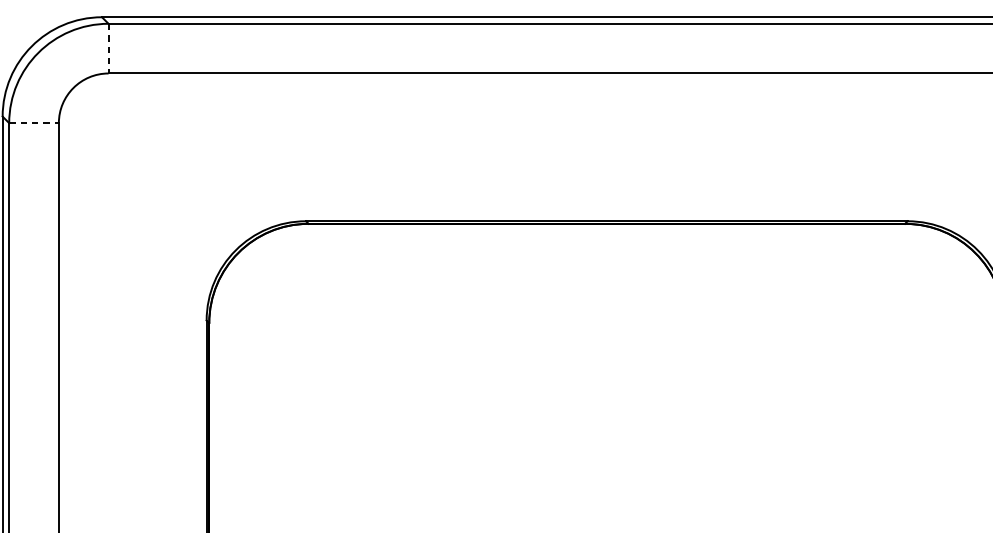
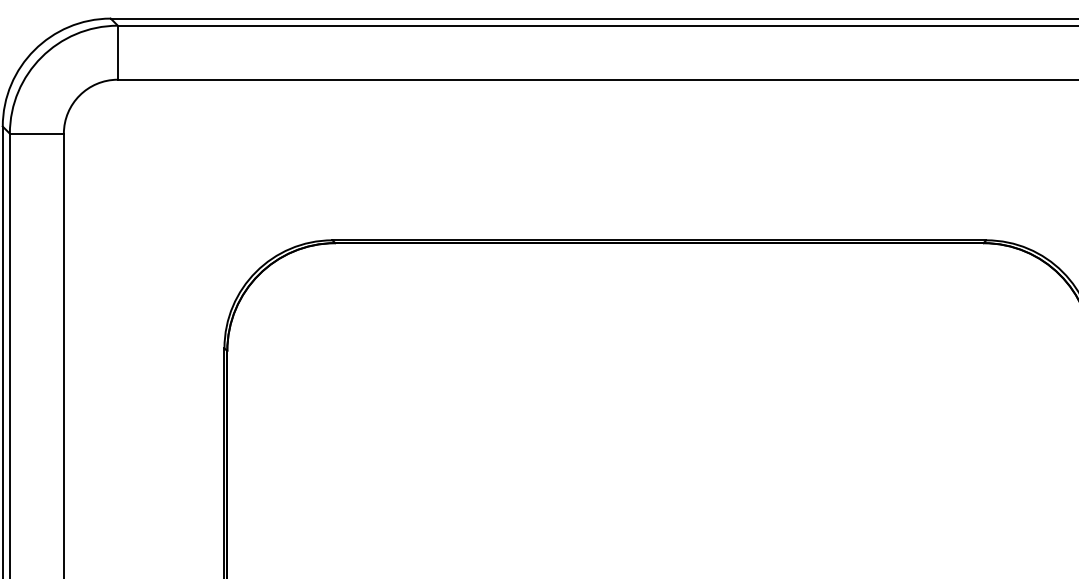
line: (108, 48) -> (117, 52), dashed -> solid
line: (33, 122) -> (36, 133), dashed -> solid

